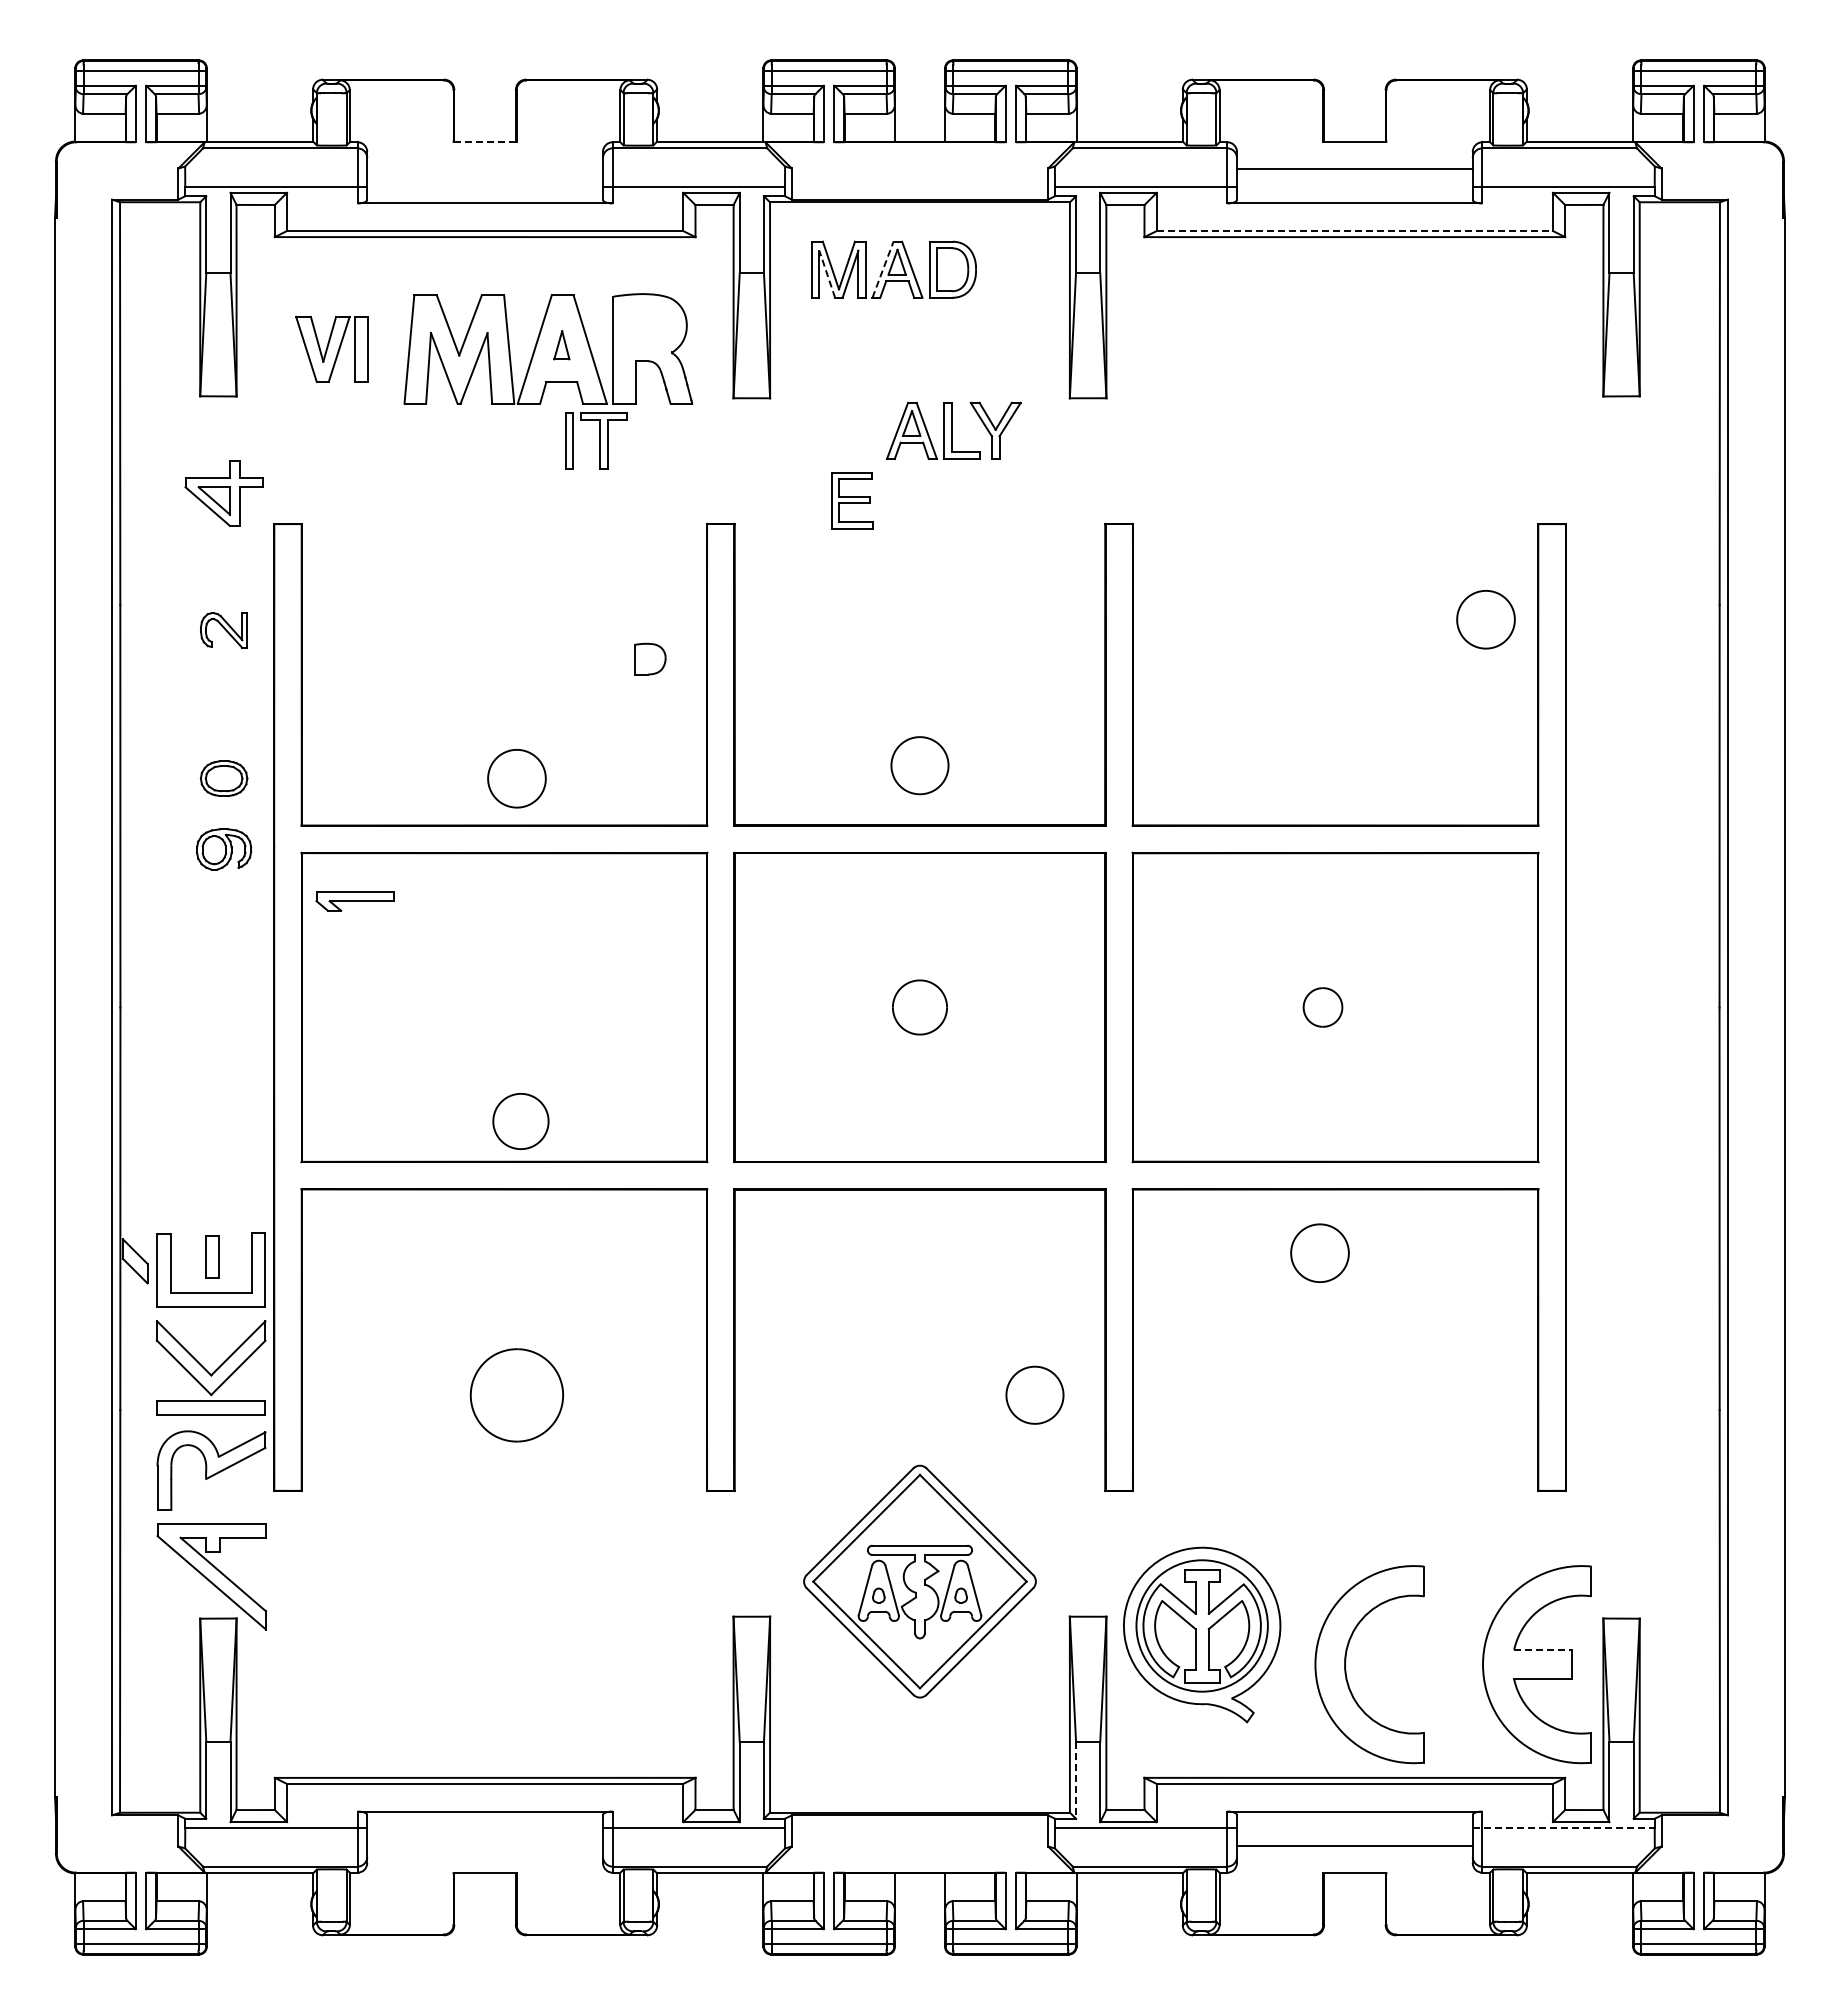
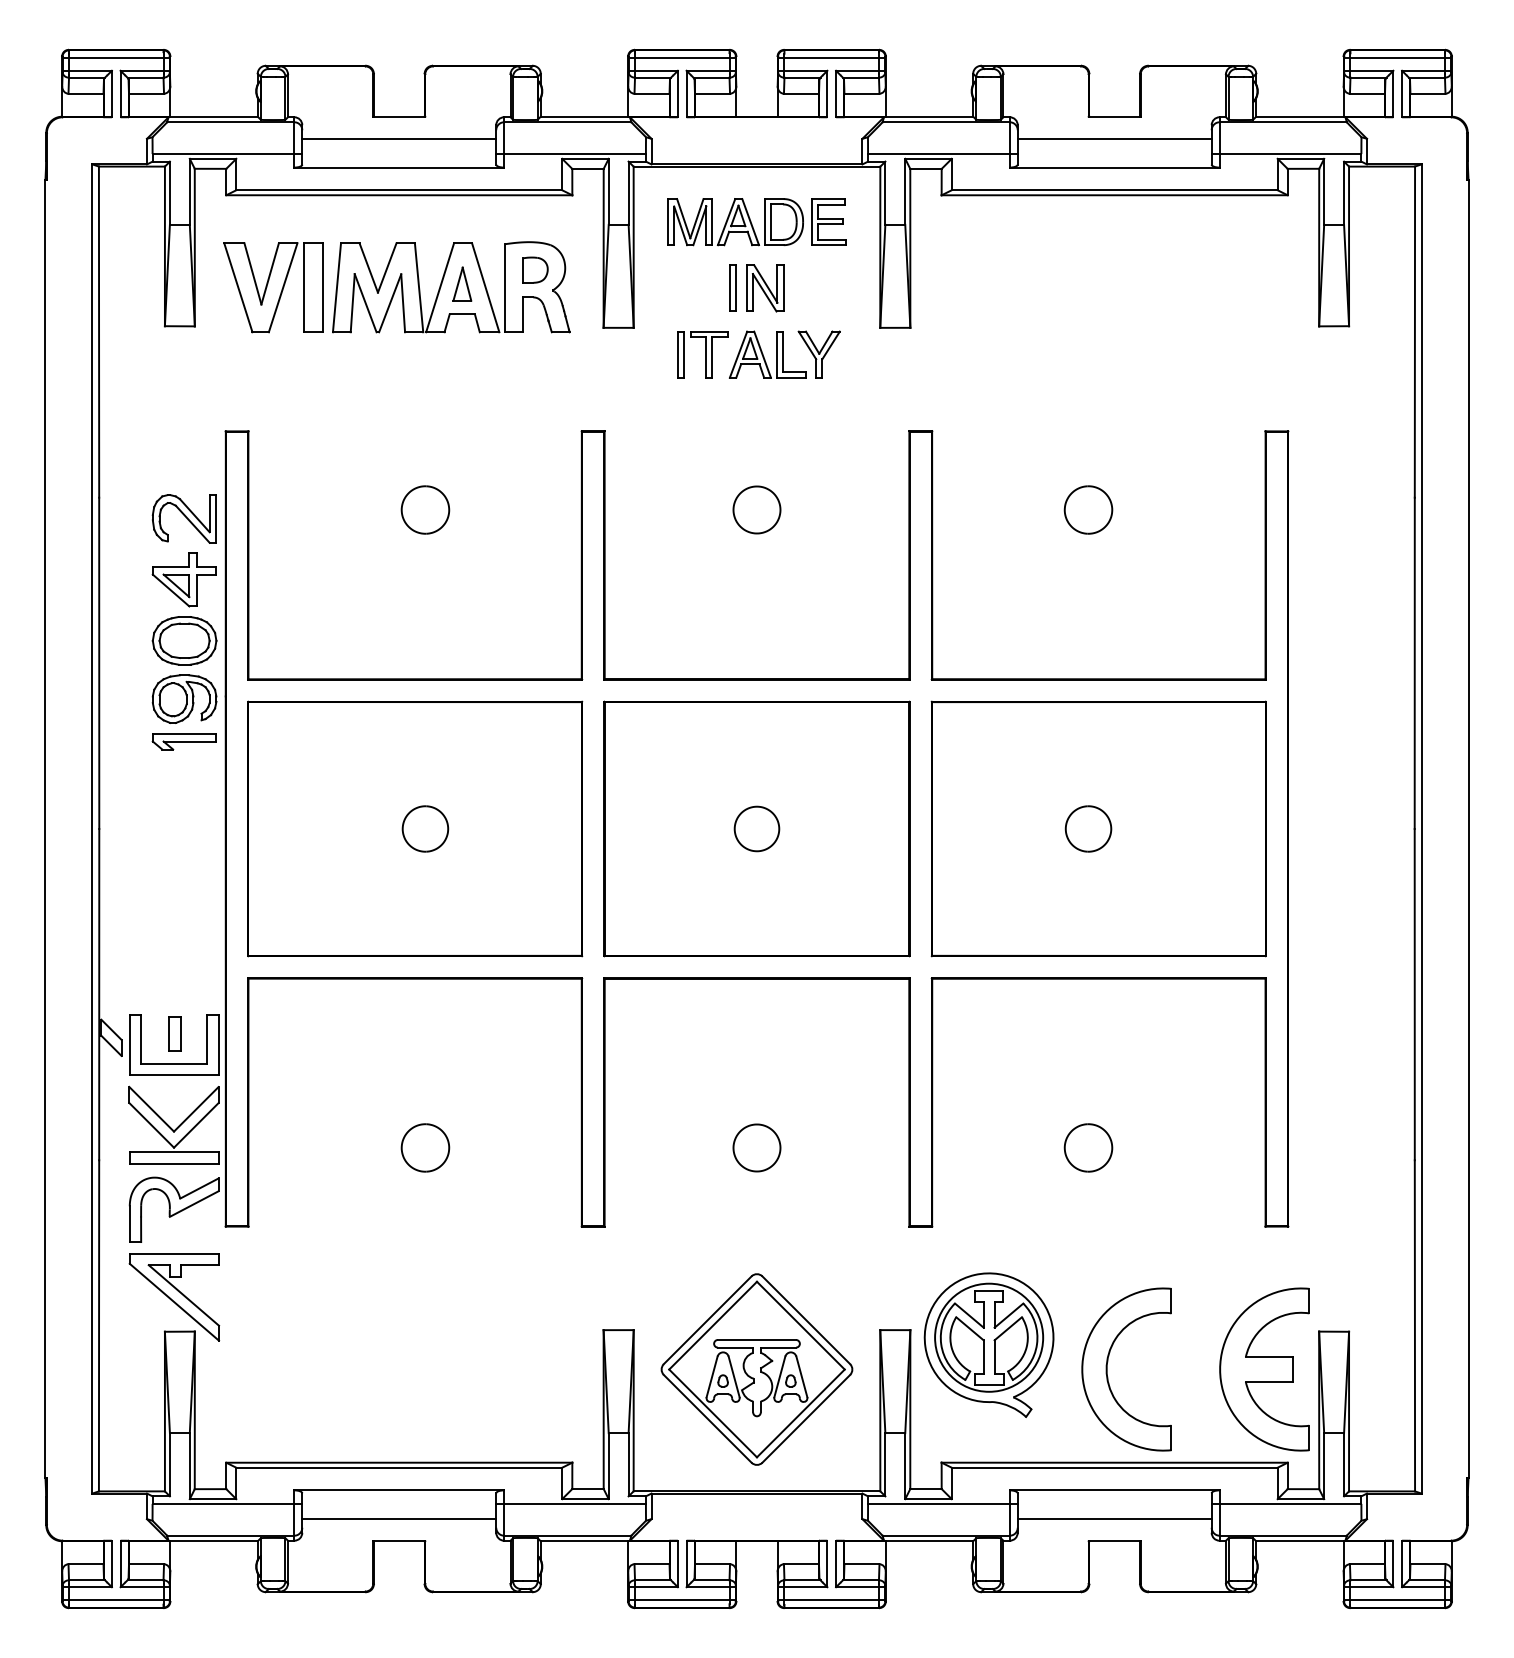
line: (485, 141) -> (399, 116), dashed -> solid
line: (485, 168) -> (399, 138), added
line: (1355, 231) -> (1115, 190), dashed -> solid
line: (883, 269) -> (726, 221), dashed -> solid
line: (827, 274) -> (680, 226), dashed -> solid
part: (561, 345) -> (462, 284), size x1.43
part: (331, 349) -> (272, 287), size x1.67
part: (890, 349) -> (732, 287), added
part: (929, 350) -> (764, 288), added
part: (596, 440) -> (703, 354), moved
part: (223, 493) -> (184, 579), moved
part: (852, 500) -> (828, 221), moved
part: (1485, 619) -> (1088, 509), moved
part: (223, 630) -> (184, 518), size x1.67
part: (650, 658) -> (535, 269), moved
part: (919, 765) -> (756, 509), moved
part: (223, 778) -> (184, 640), size x1.67
part: (516, 778) -> (425, 509), moved
part: (223, 849) -> (184, 699), size x1.43
part: (354, 901) -> (184, 741), moved
part: (1322, 1007) -> (1088, 829), size x1.43
part: (520, 1121) -> (425, 829), moved
part: (1319, 1252) -> (1088, 1147), moved
part: (516, 1394) -> (425, 1147), size x0.62
part: (1034, 1394) -> (756, 1147), moved
part: (919, 1581) -> (756, 1369), moved
line: (1542, 1649) -> (1269, 1357), dashed -> solid
line: (1076, 1780) -> (885, 1464), dashed -> solid
line: (1563, 1827) -> (1286, 1503), dashed -> solid
line: (485, 1846) -> (399, 1519), added

